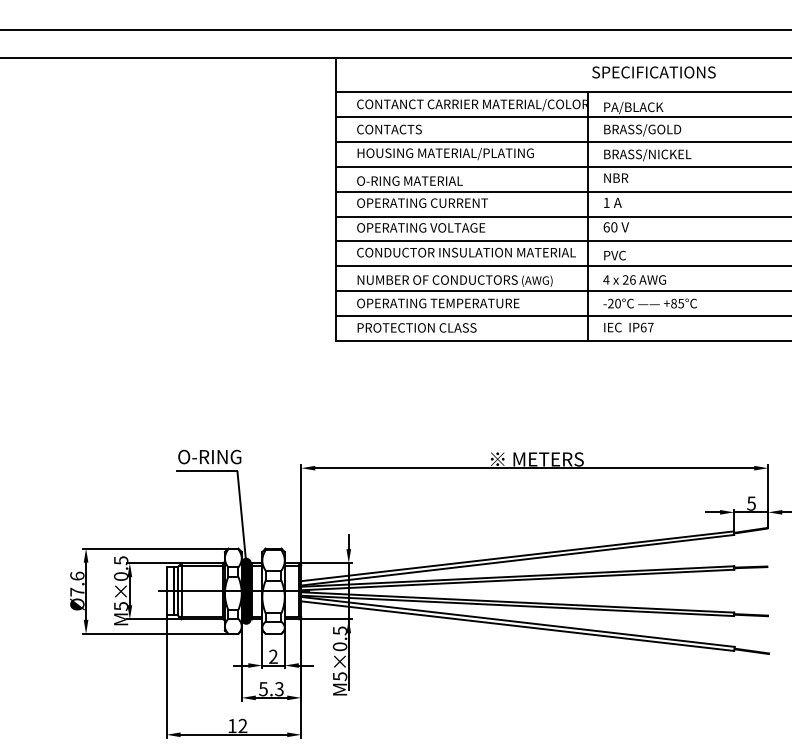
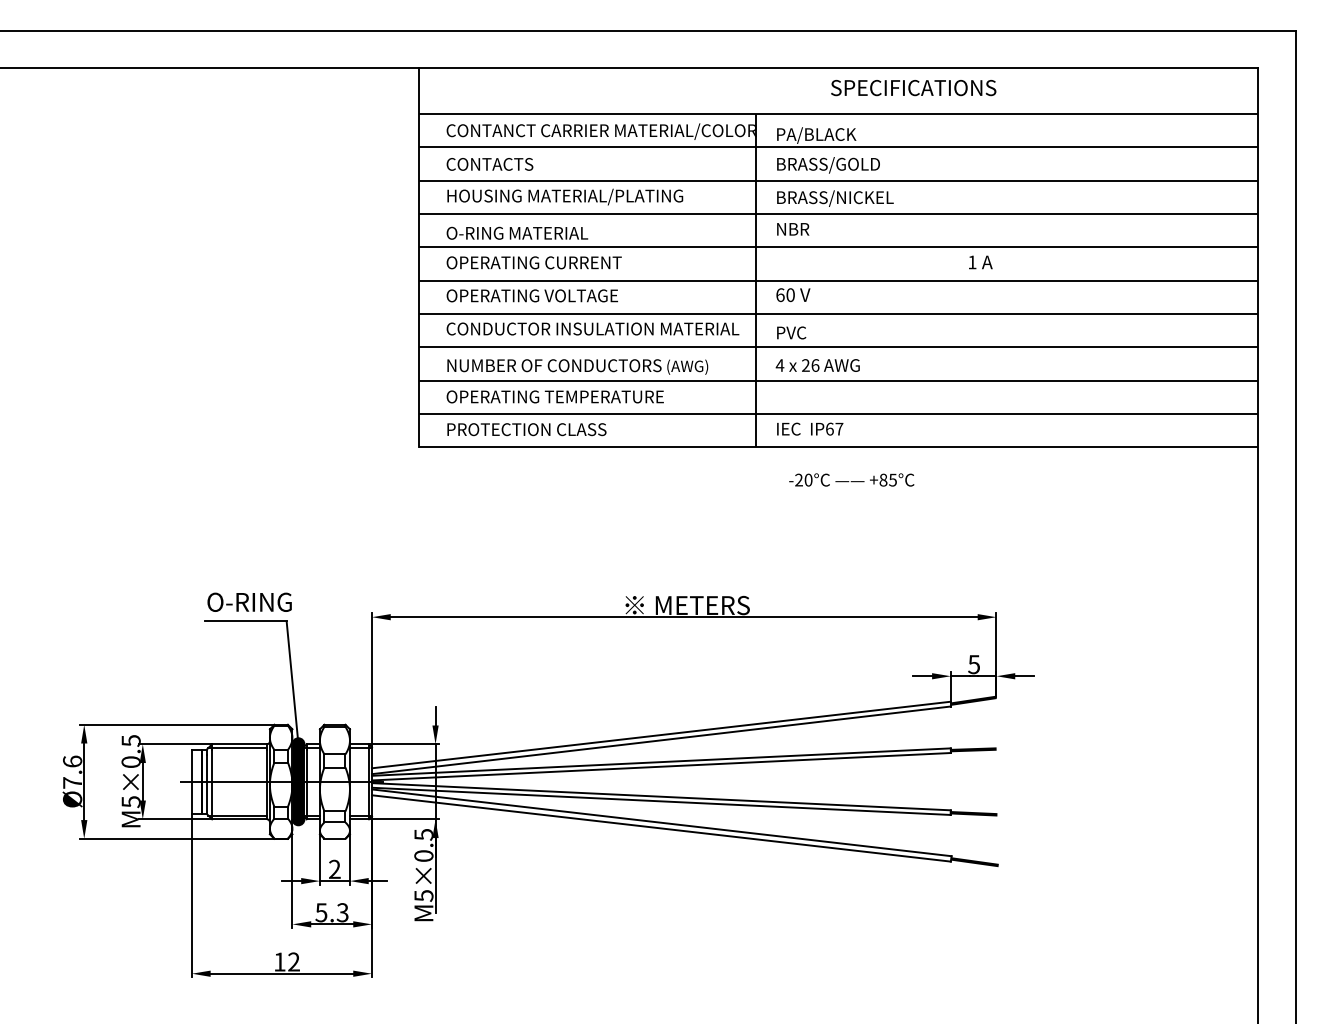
text: (653, 72) -> (913, 88), moved
text: (612, 202) -> (980, 262), moved
text: (650, 303) -> (851, 479), moved

